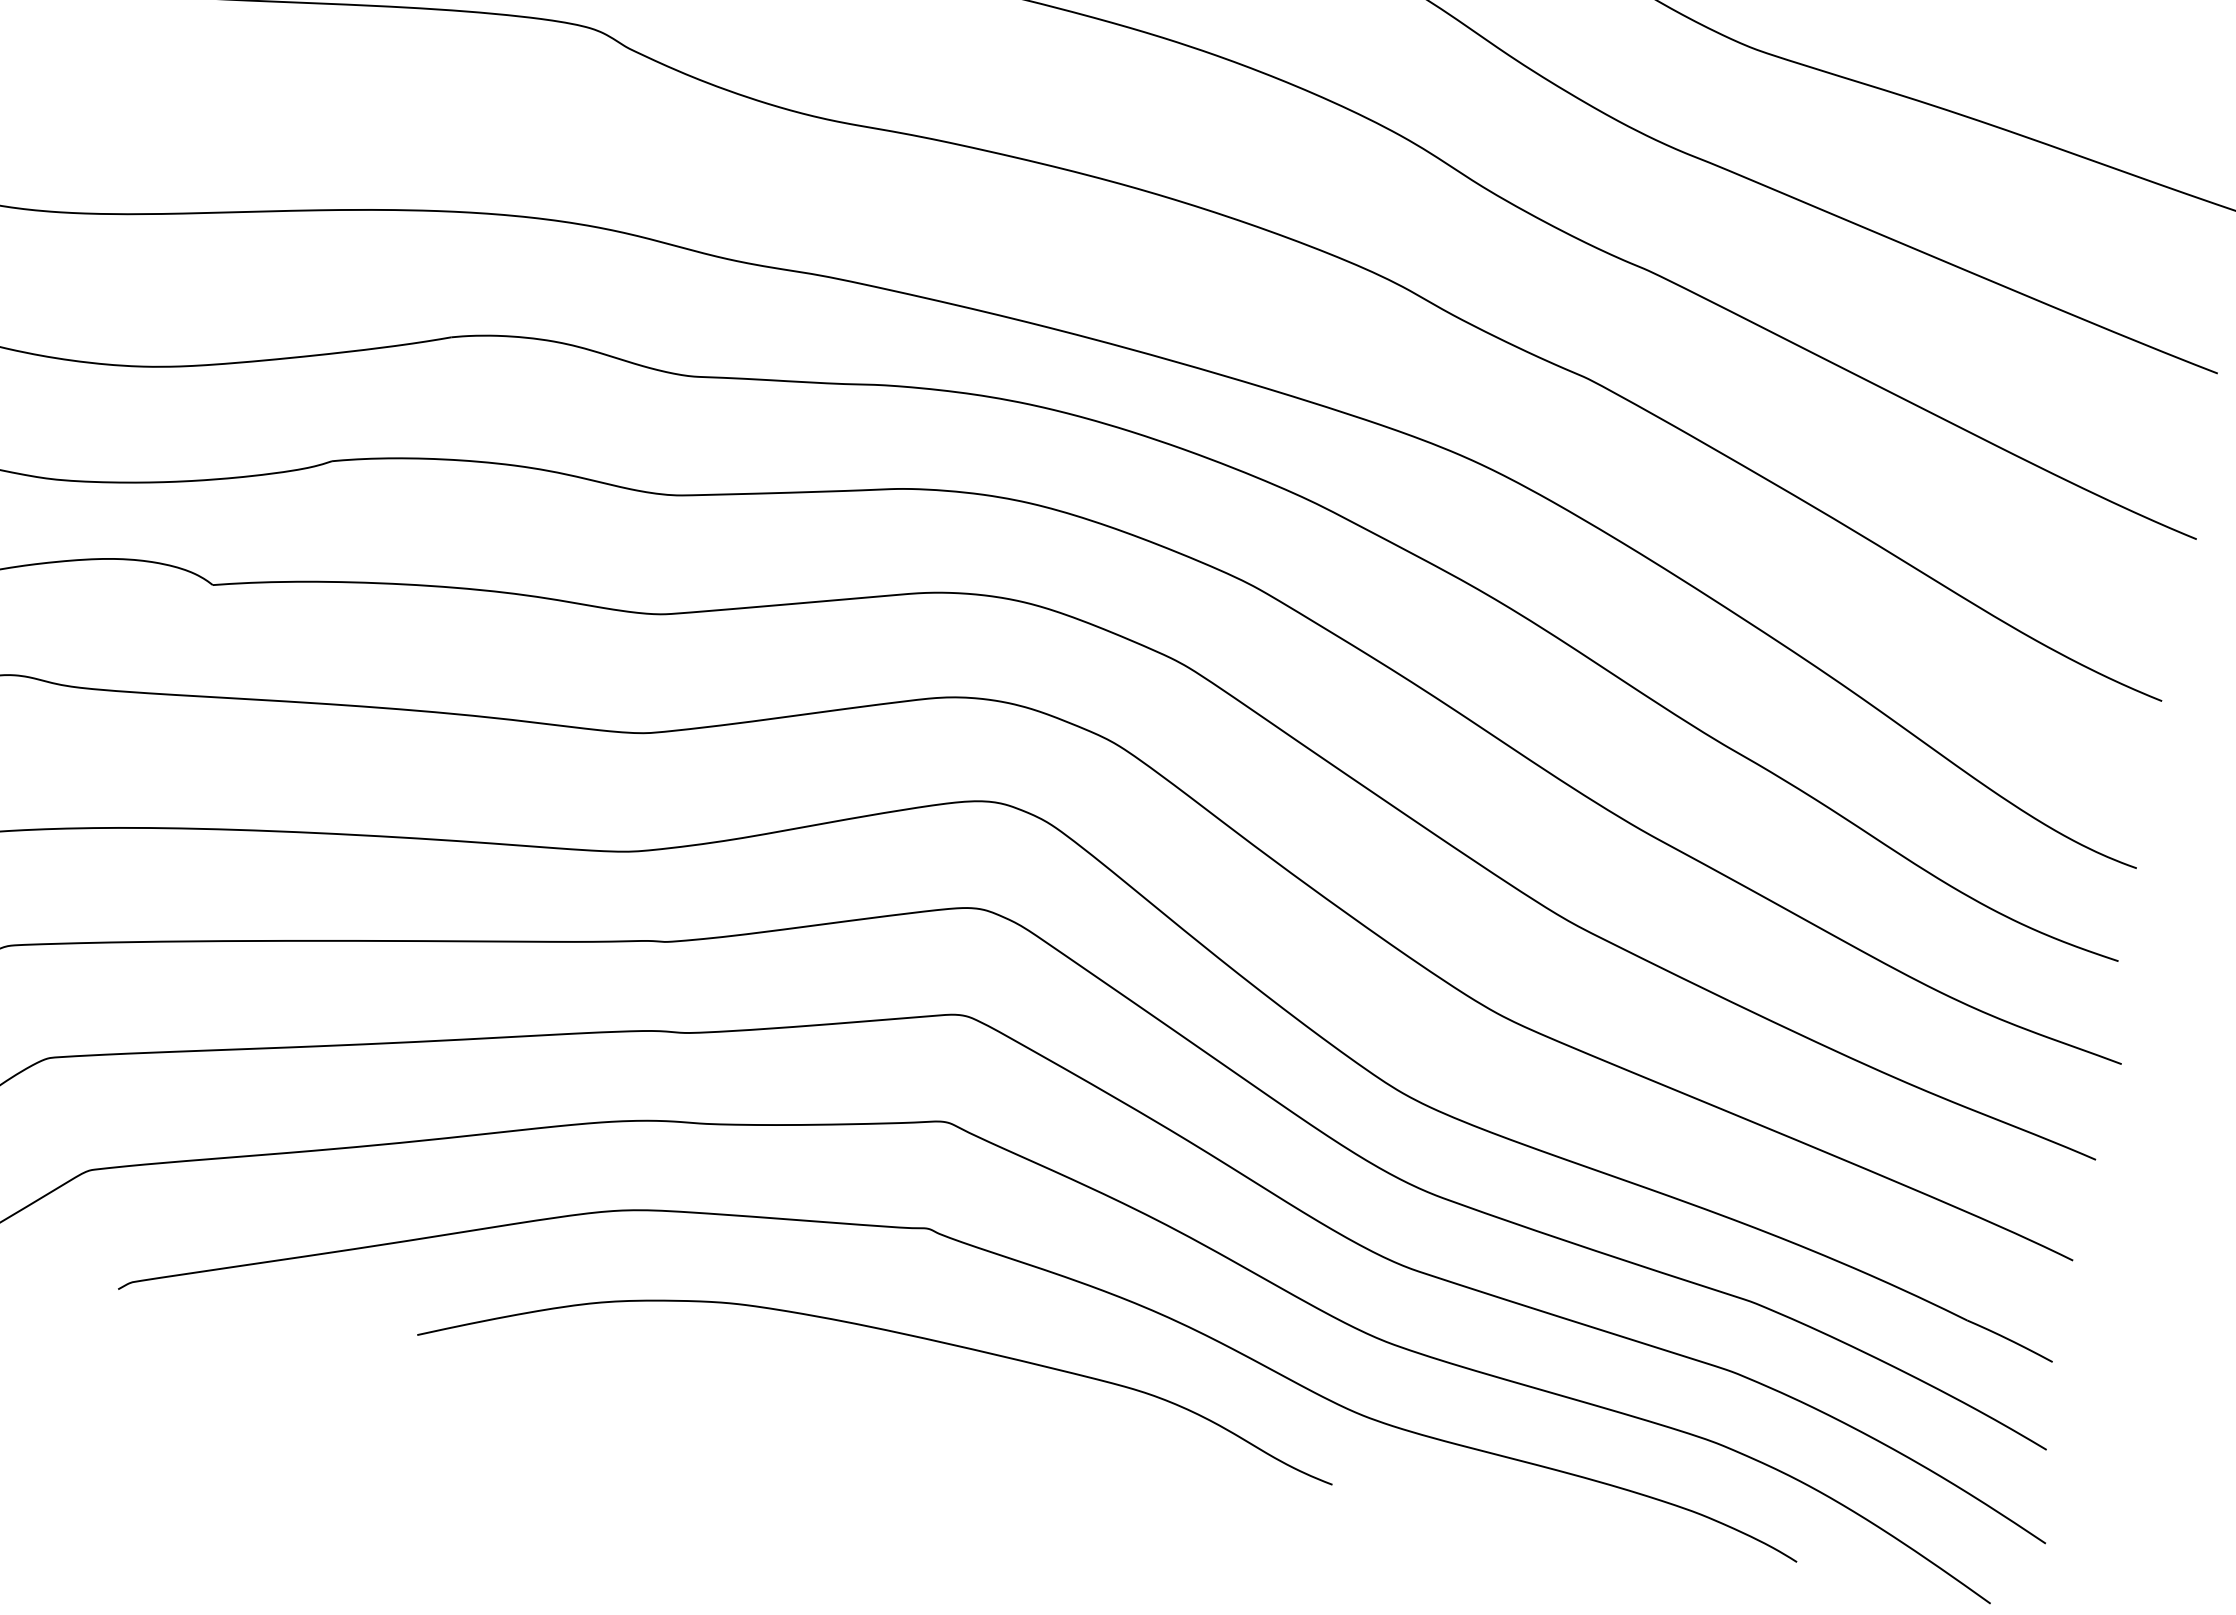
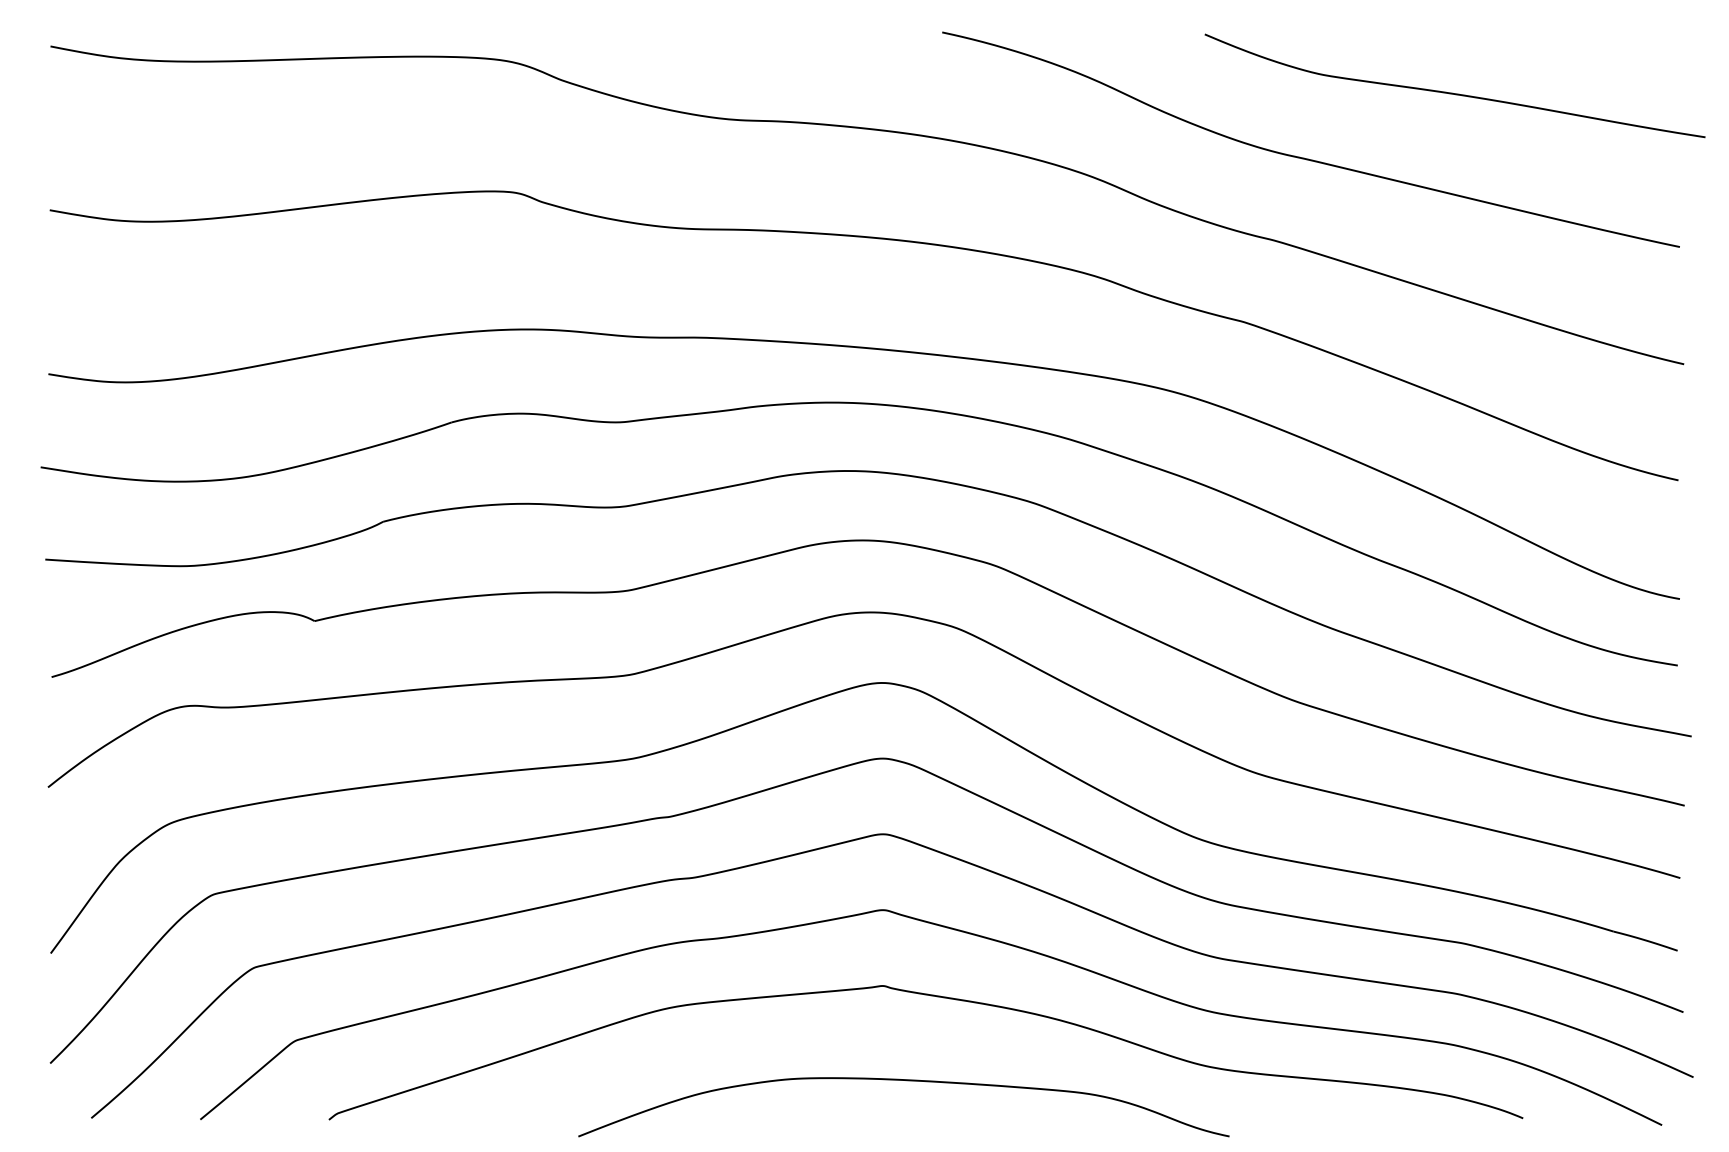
curve: (891, 1333) -> (906, 1081), moved

